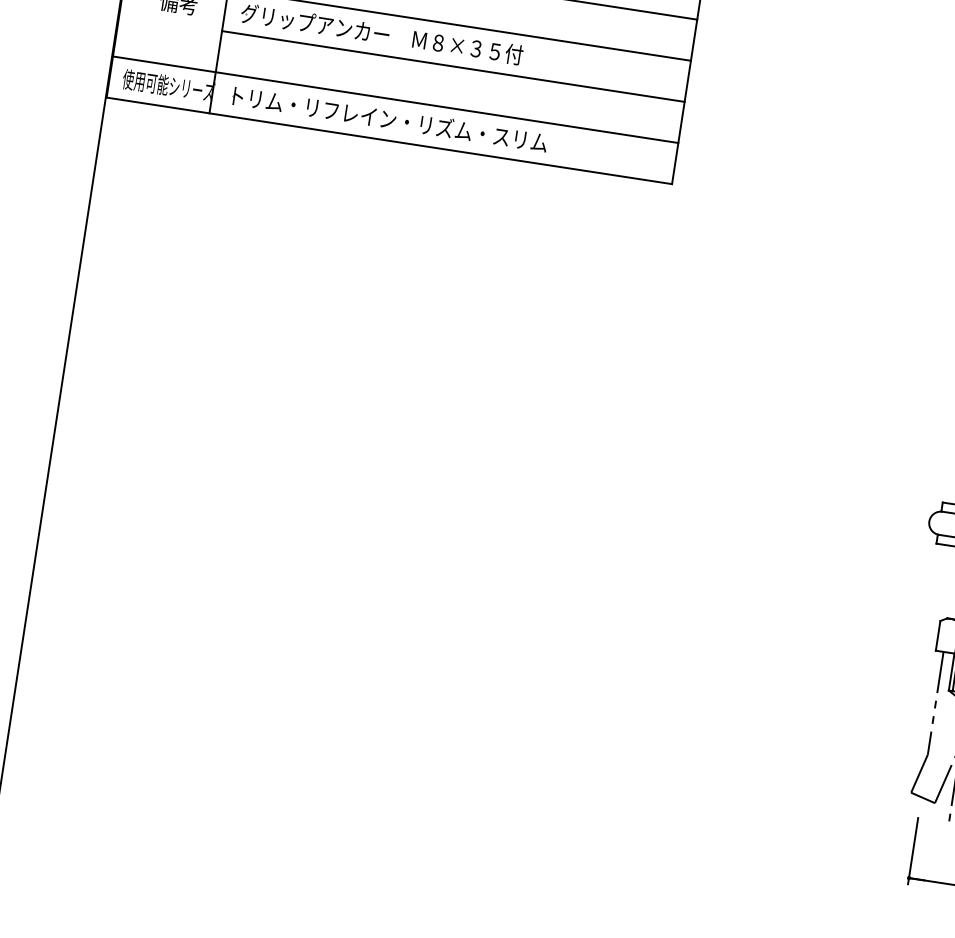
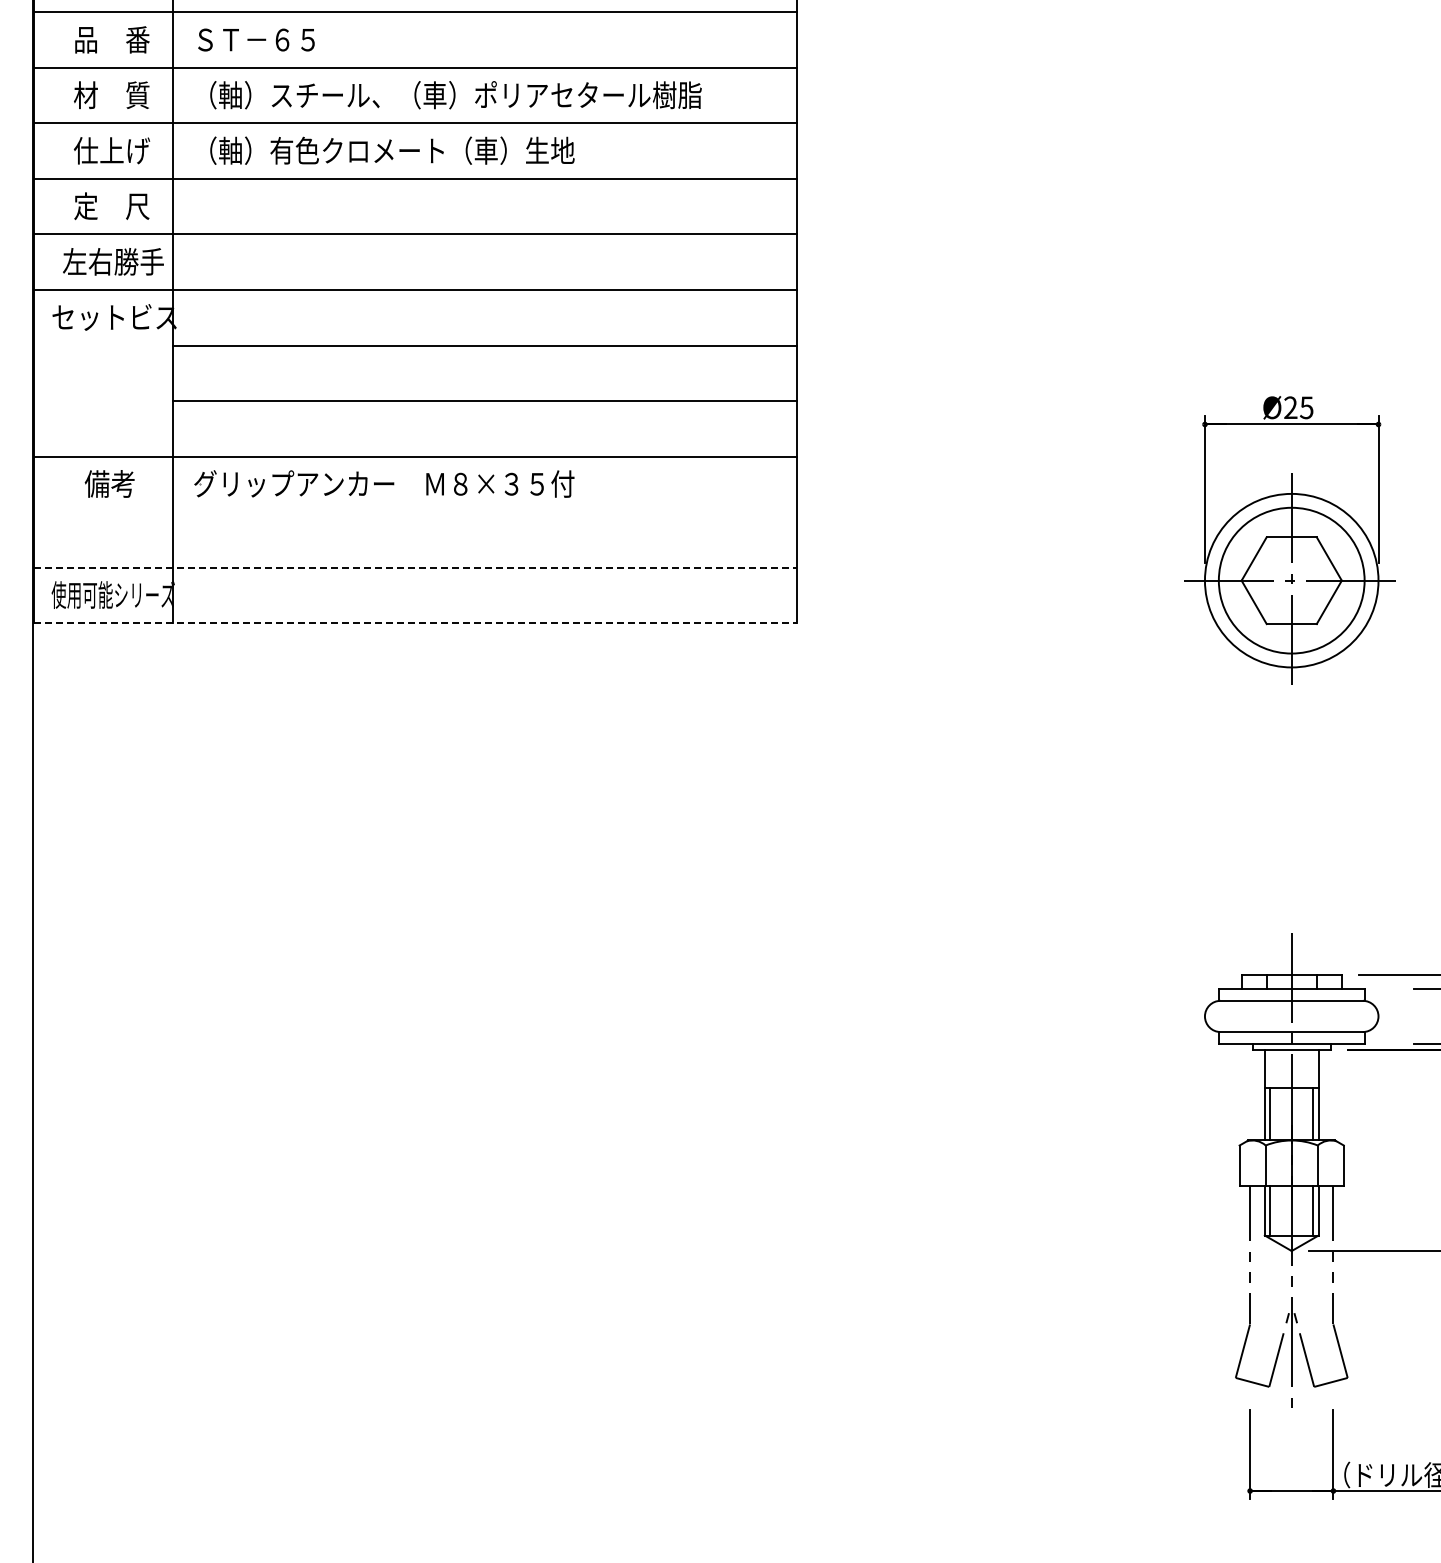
line: (452, 66) -> (484, 512), removed
line: (395, 99) -> (415, 567), solid -> dashed
part: (389, 119) -> (411, 594), removed
line: (389, 141) -> (415, 623), solid -> dashed

